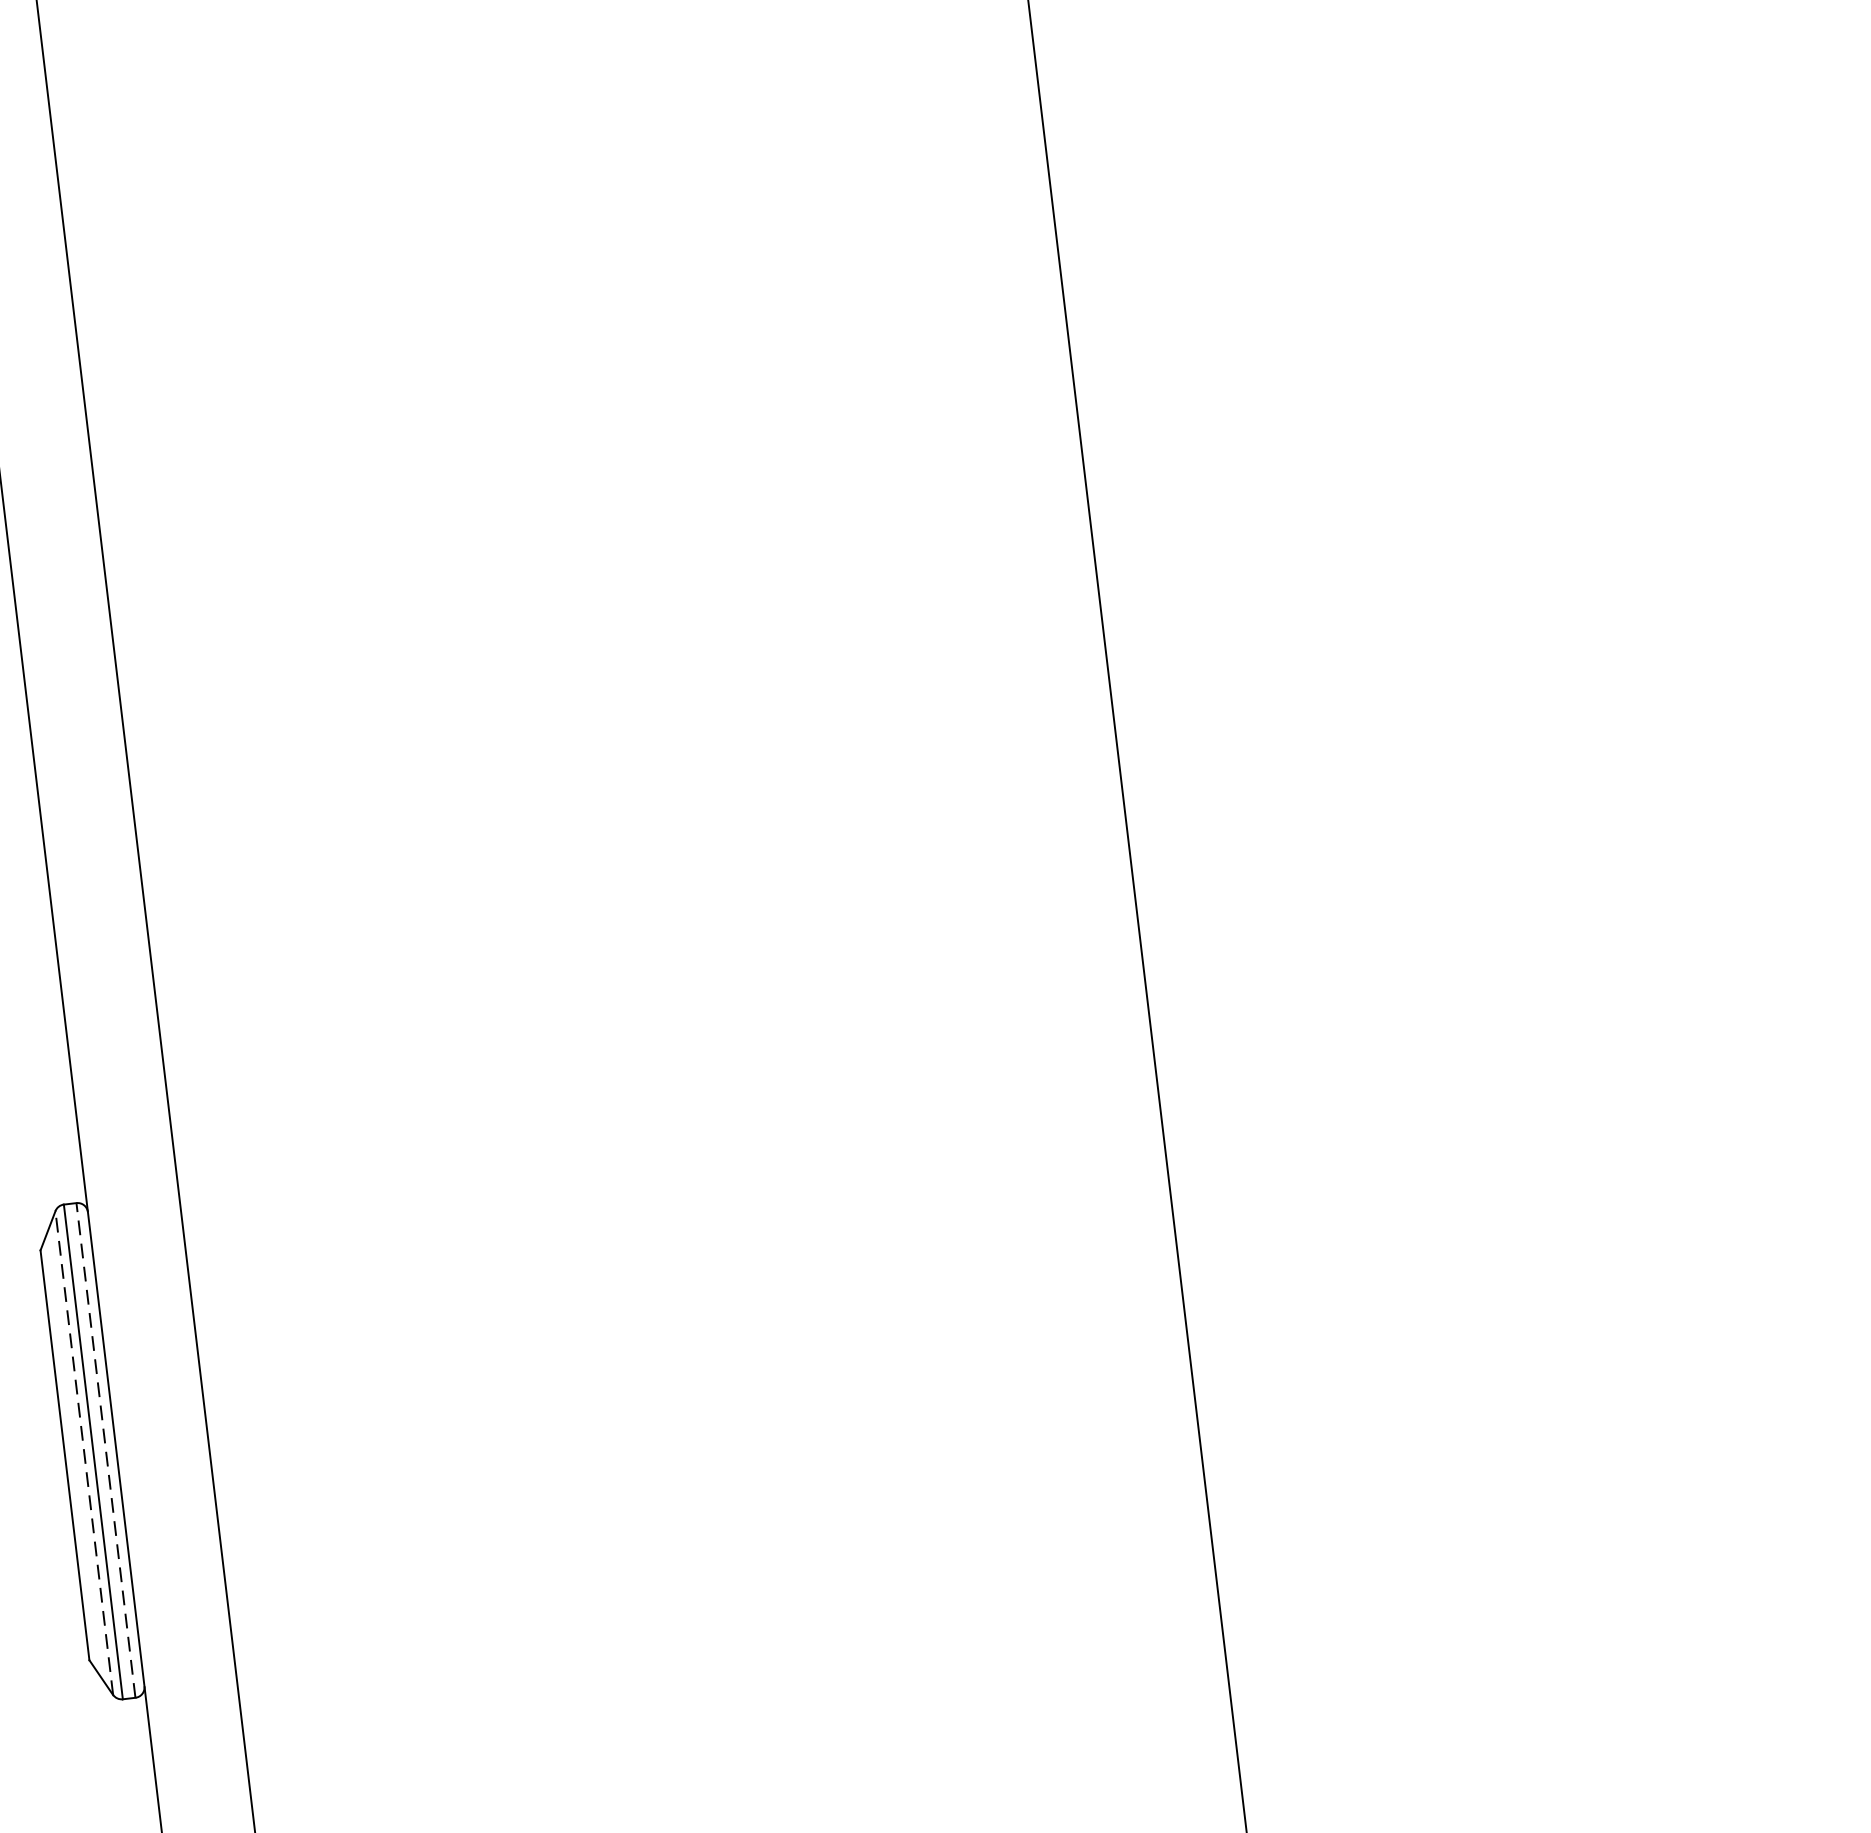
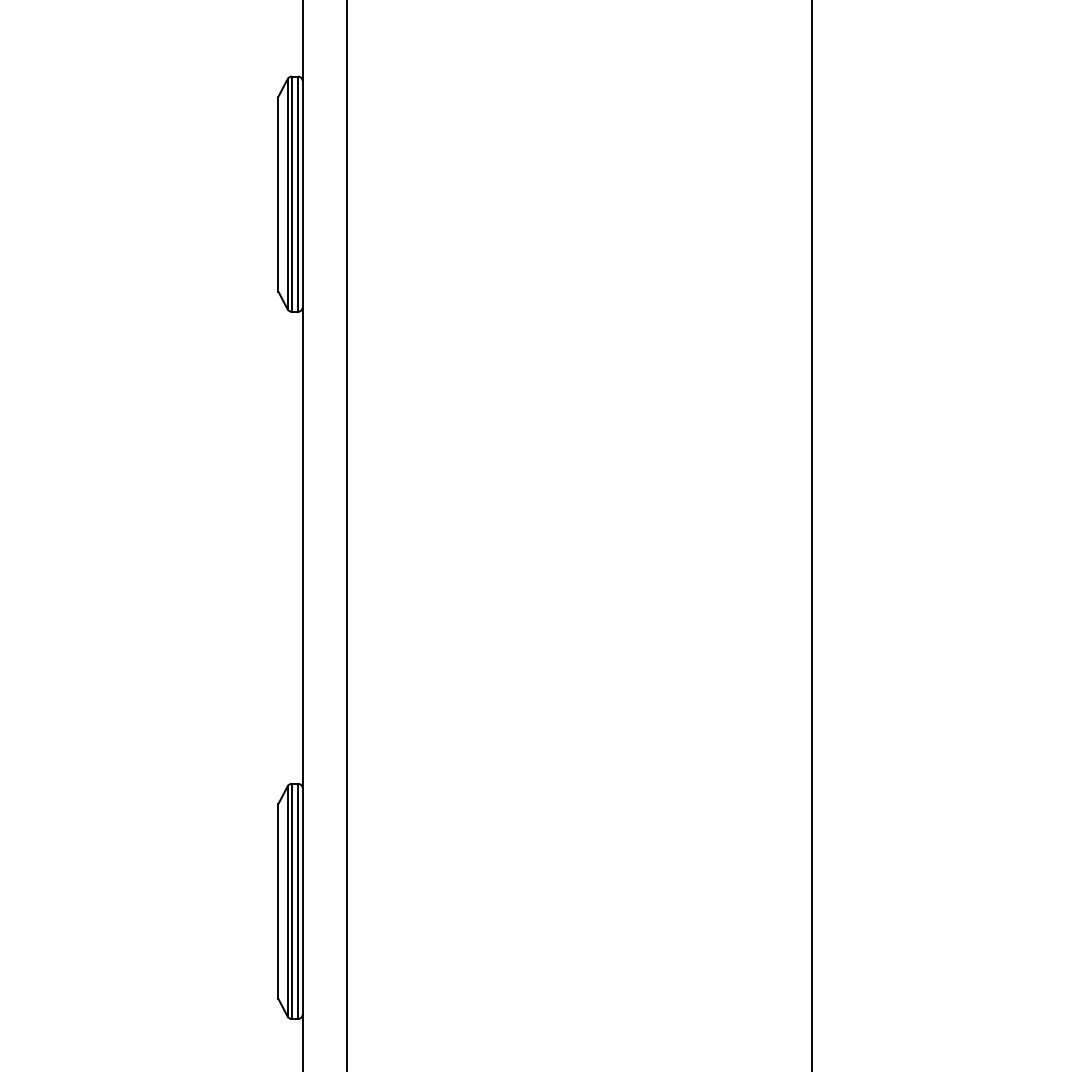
line: (105, 1450) -> (297, 901), dashed -> solid
line: (84, 1453) -> (287, 901), dashed -> solid

